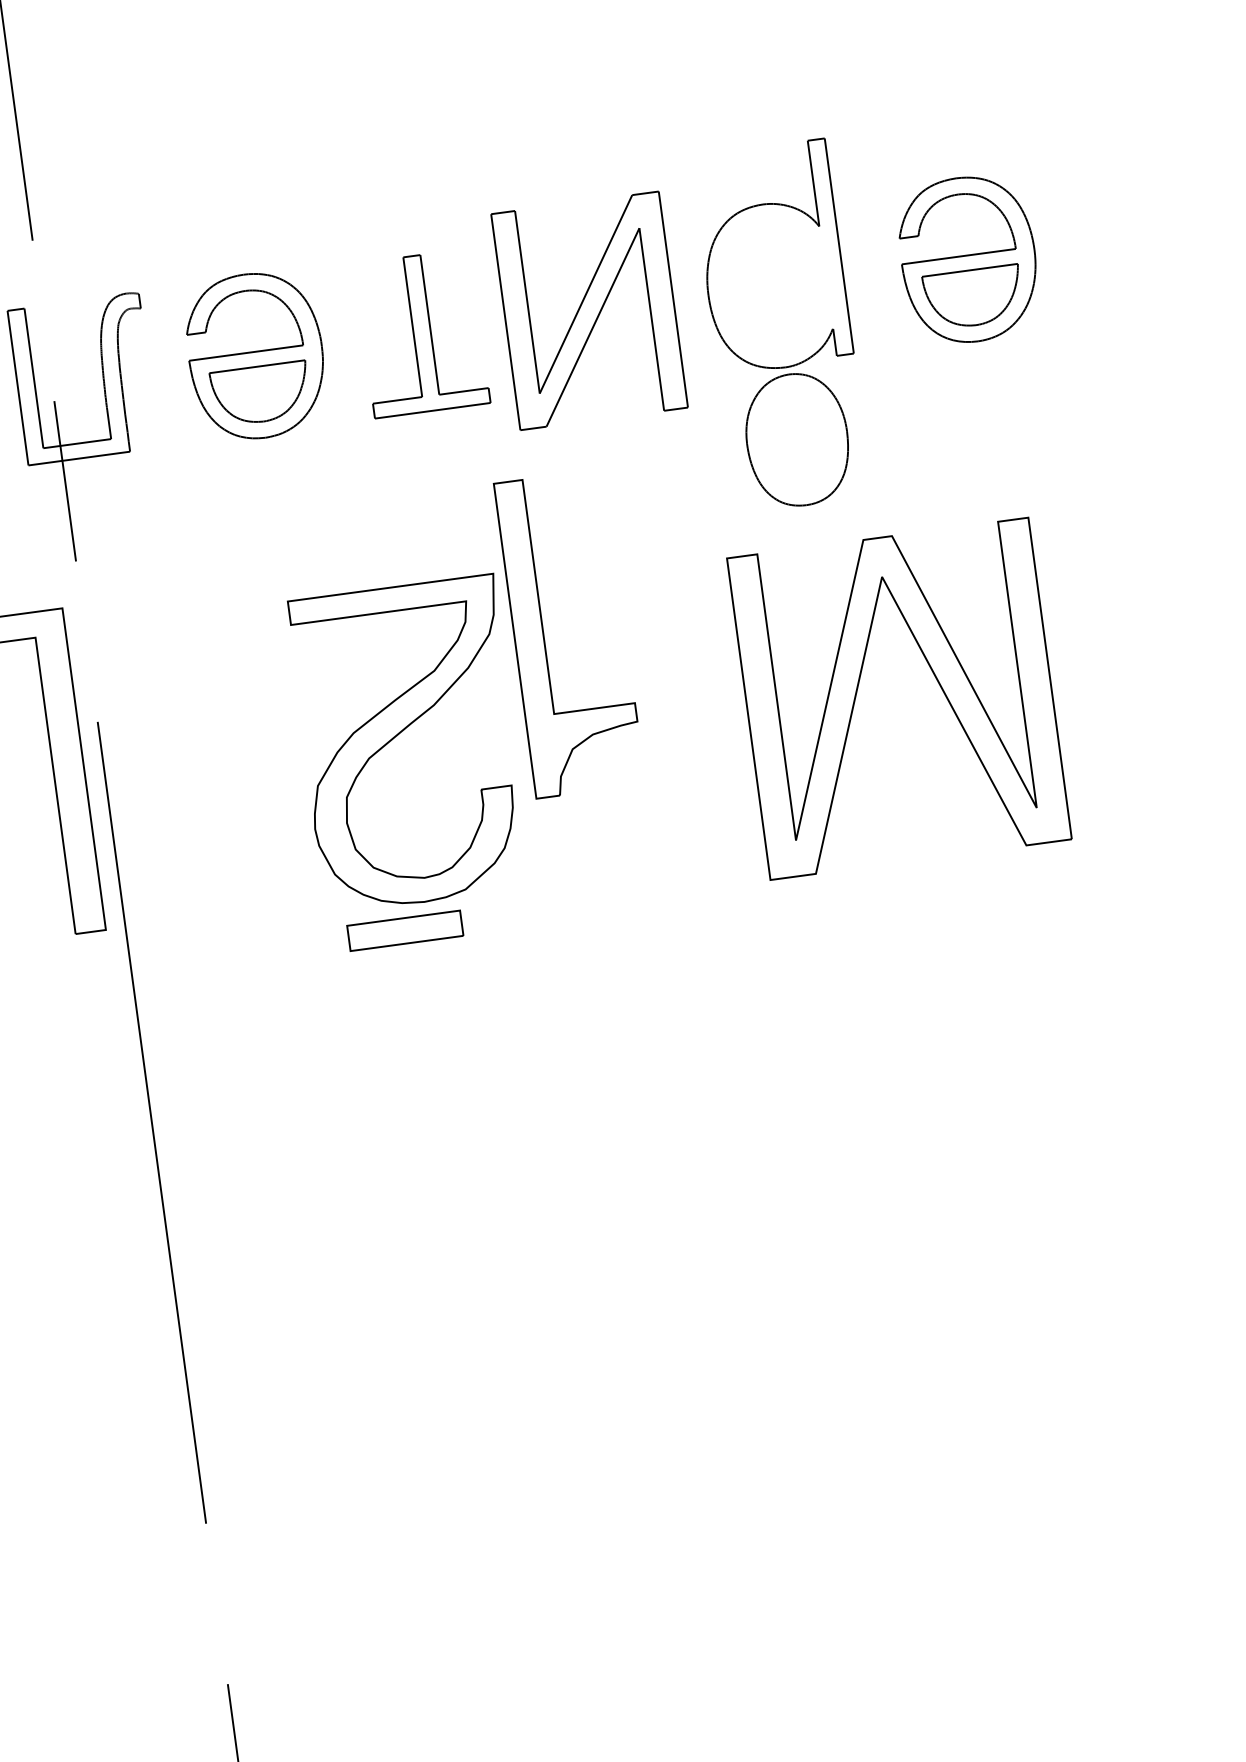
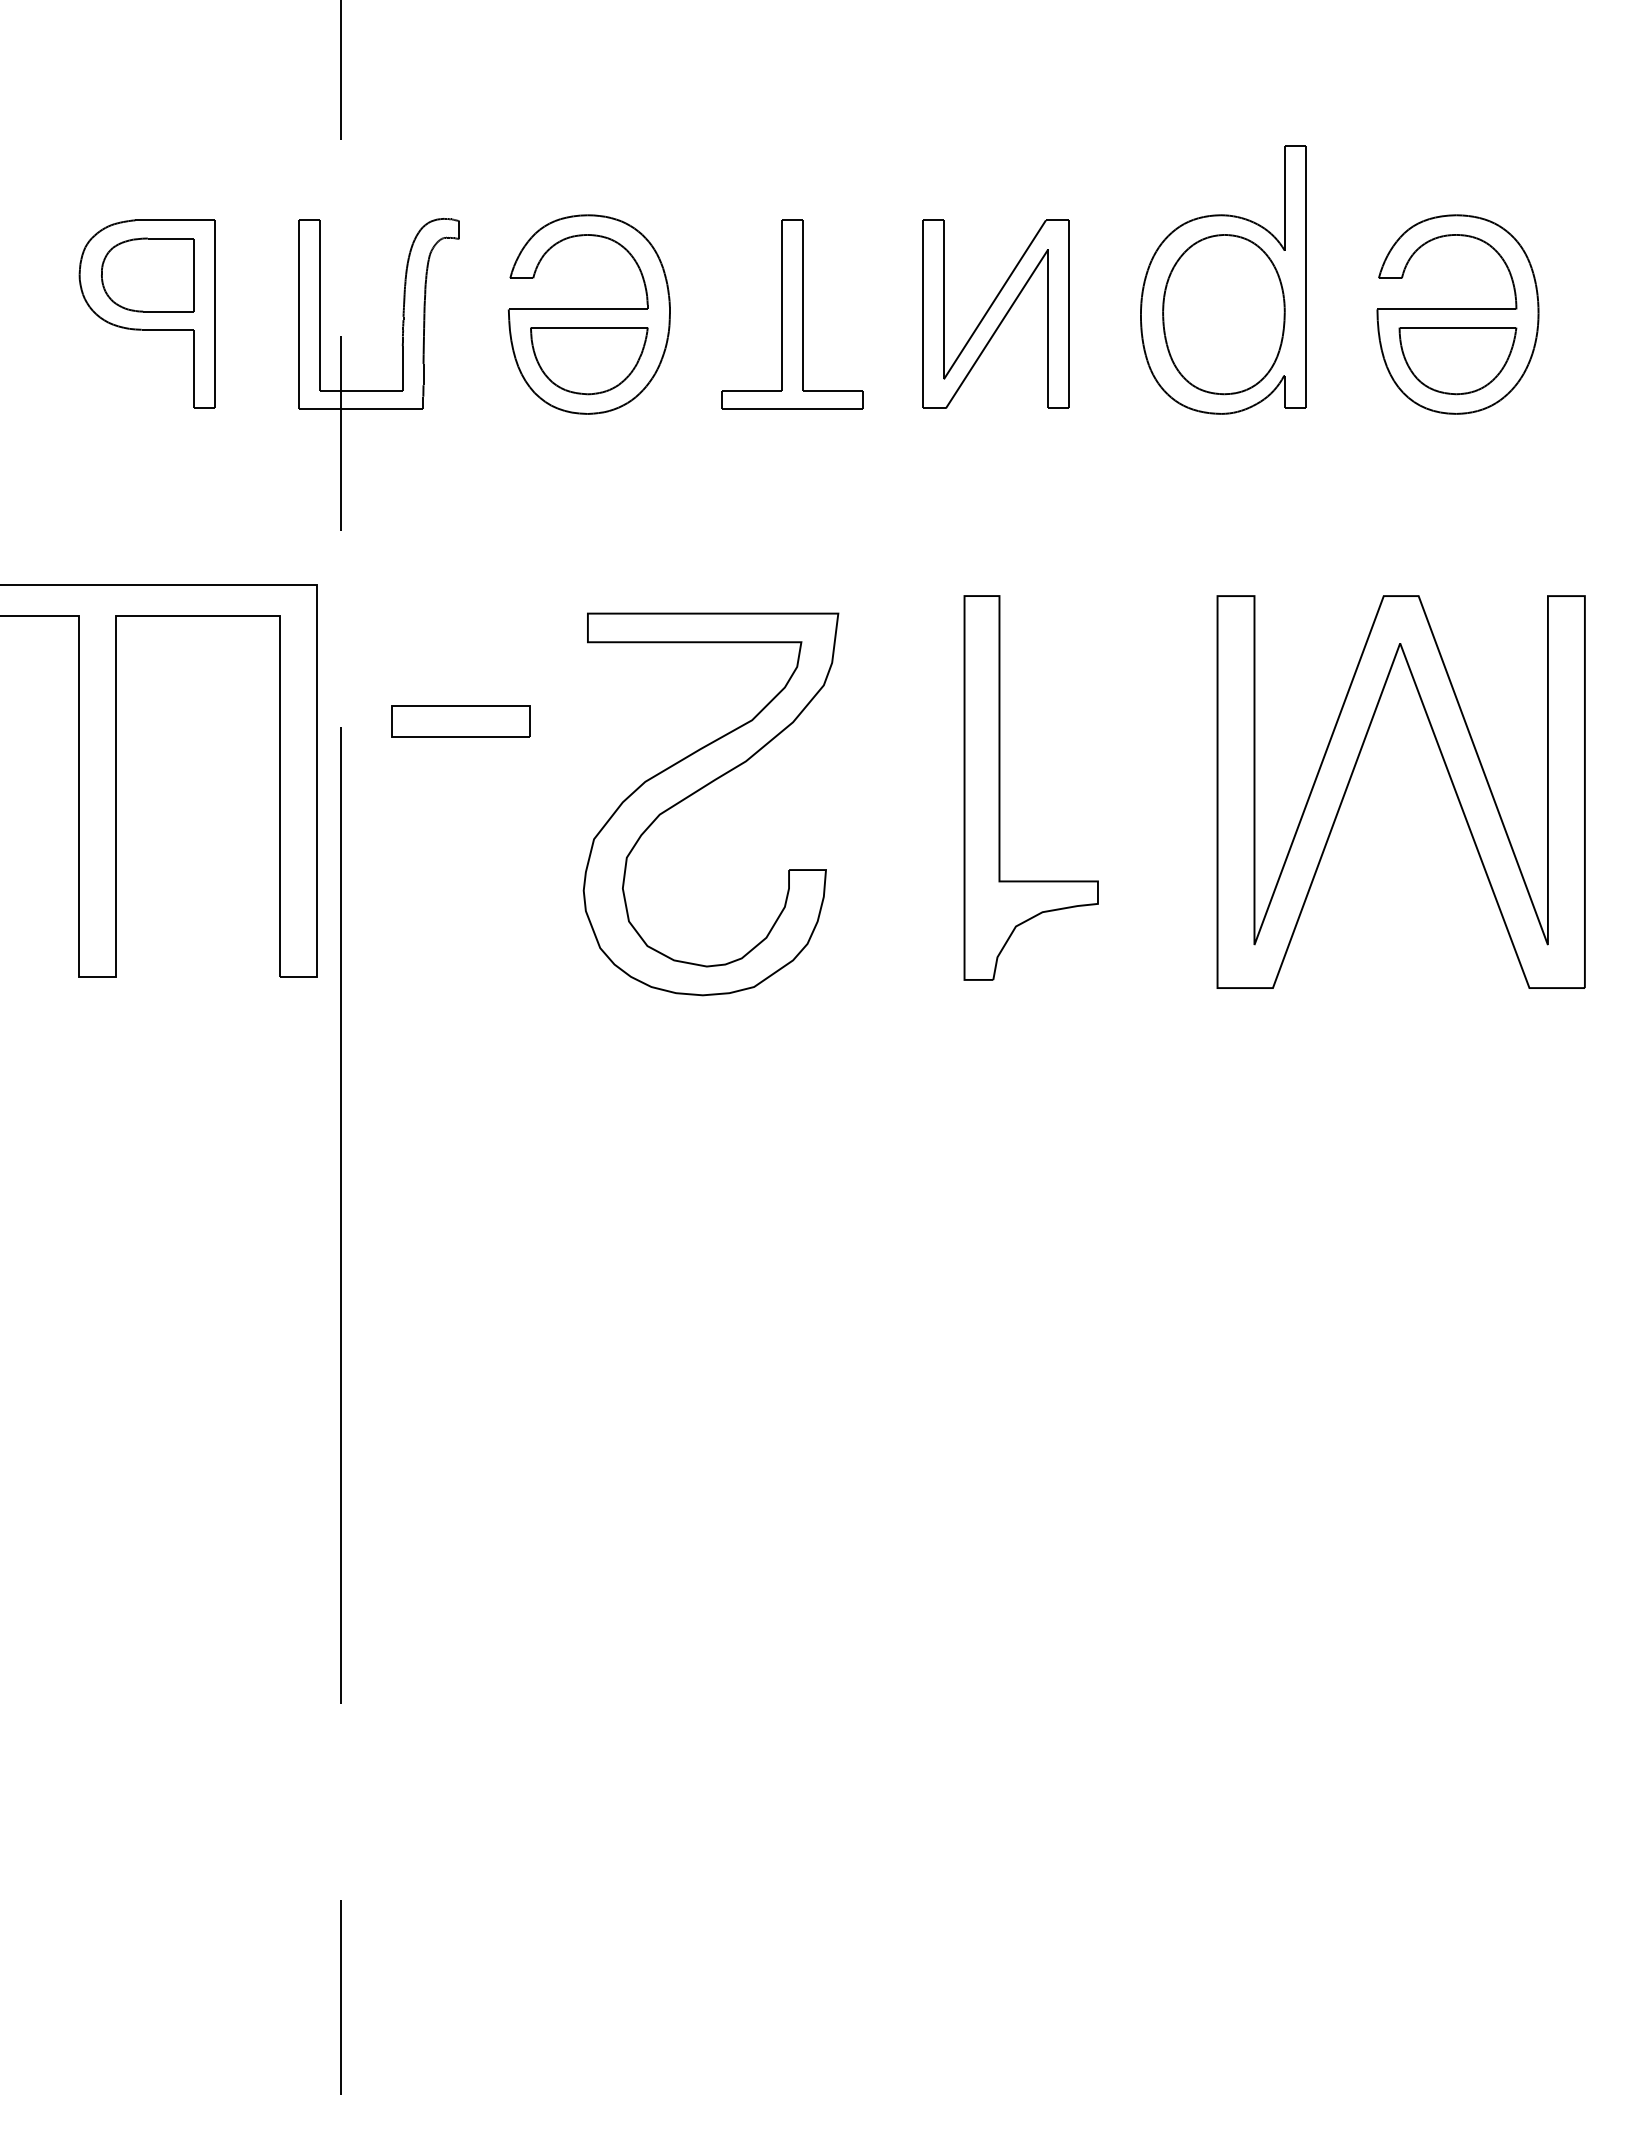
part: (588, 310) -> (995, 313), size x0.71
part: (796, 439) -> (1223, 314), moved
part: (544, 636) -> (1000, 787), moved
part: (858, 688) -> (1353, 773), moved
part: (404, 930) -> (460, 721), moved

